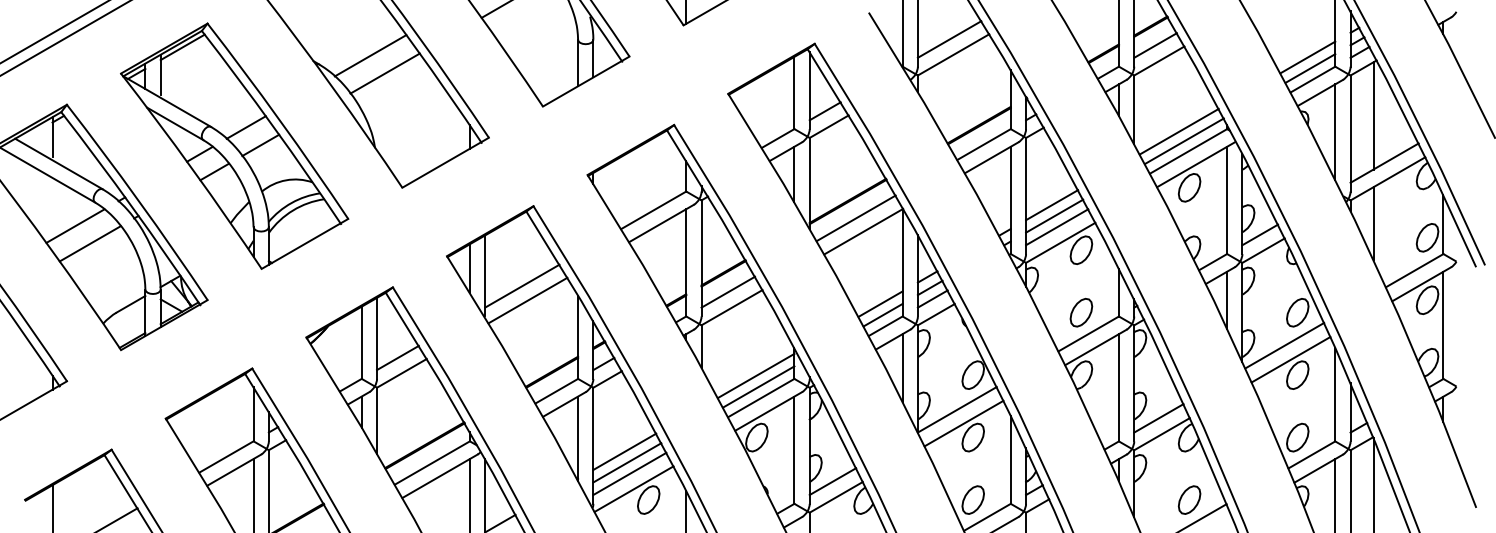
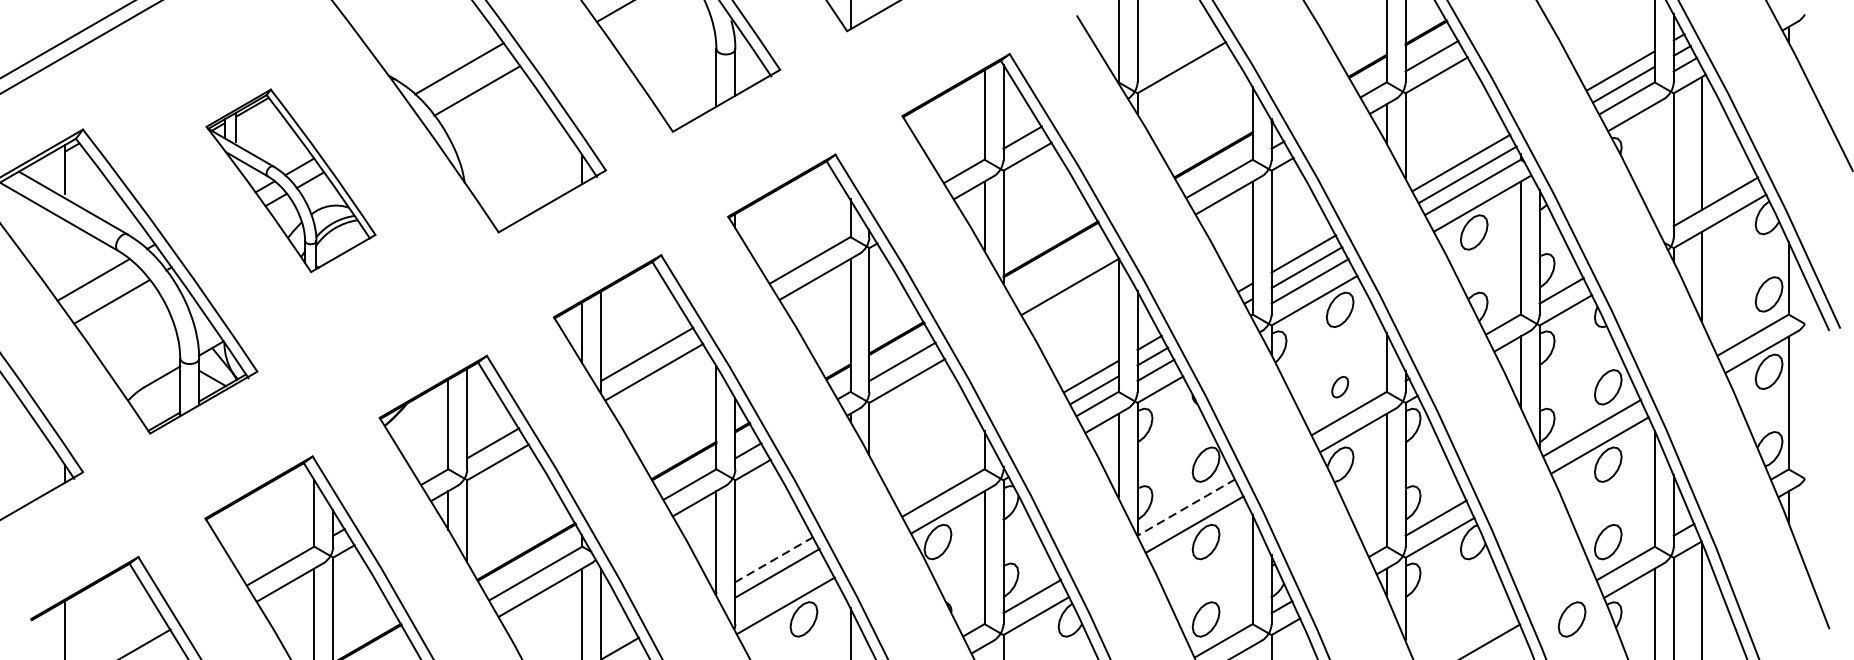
line: (949, 39) -> (1176, 48), removed
line: (1335, 131) -> (1655, 162), removed
part: (234, 145) -> (290, 180), size x0.6
line: (855, 218) -> (1060, 270), removed
part: (1081, 312) -> (1340, 387), size x0.6
line: (756, 375) -> (937, 465), removed
line: (758, 386) -> (940, 478), removed
line: (957, 409) -> (1186, 507), solid -> dashed
line: (624, 452) -> (773, 560), solid -> dashed
line: (629, 473) -> (780, 586), removed
part: (1189, 499) -> (1572, 618), moved

